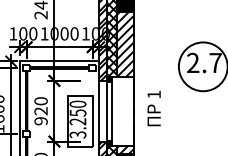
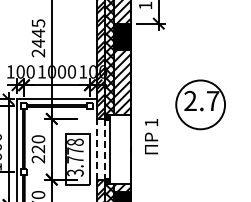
text: (154, 108) -> (151, 136), moved
line: (99, 110) -> (96, 148), solid -> dashed
line: (107, 111) -> (104, 149), solid -> dashed
text: (78, 112) -> (75, 150), 3.250 -> 3.778
text: (41, 121) -> (38, 159), 920 -> 220

